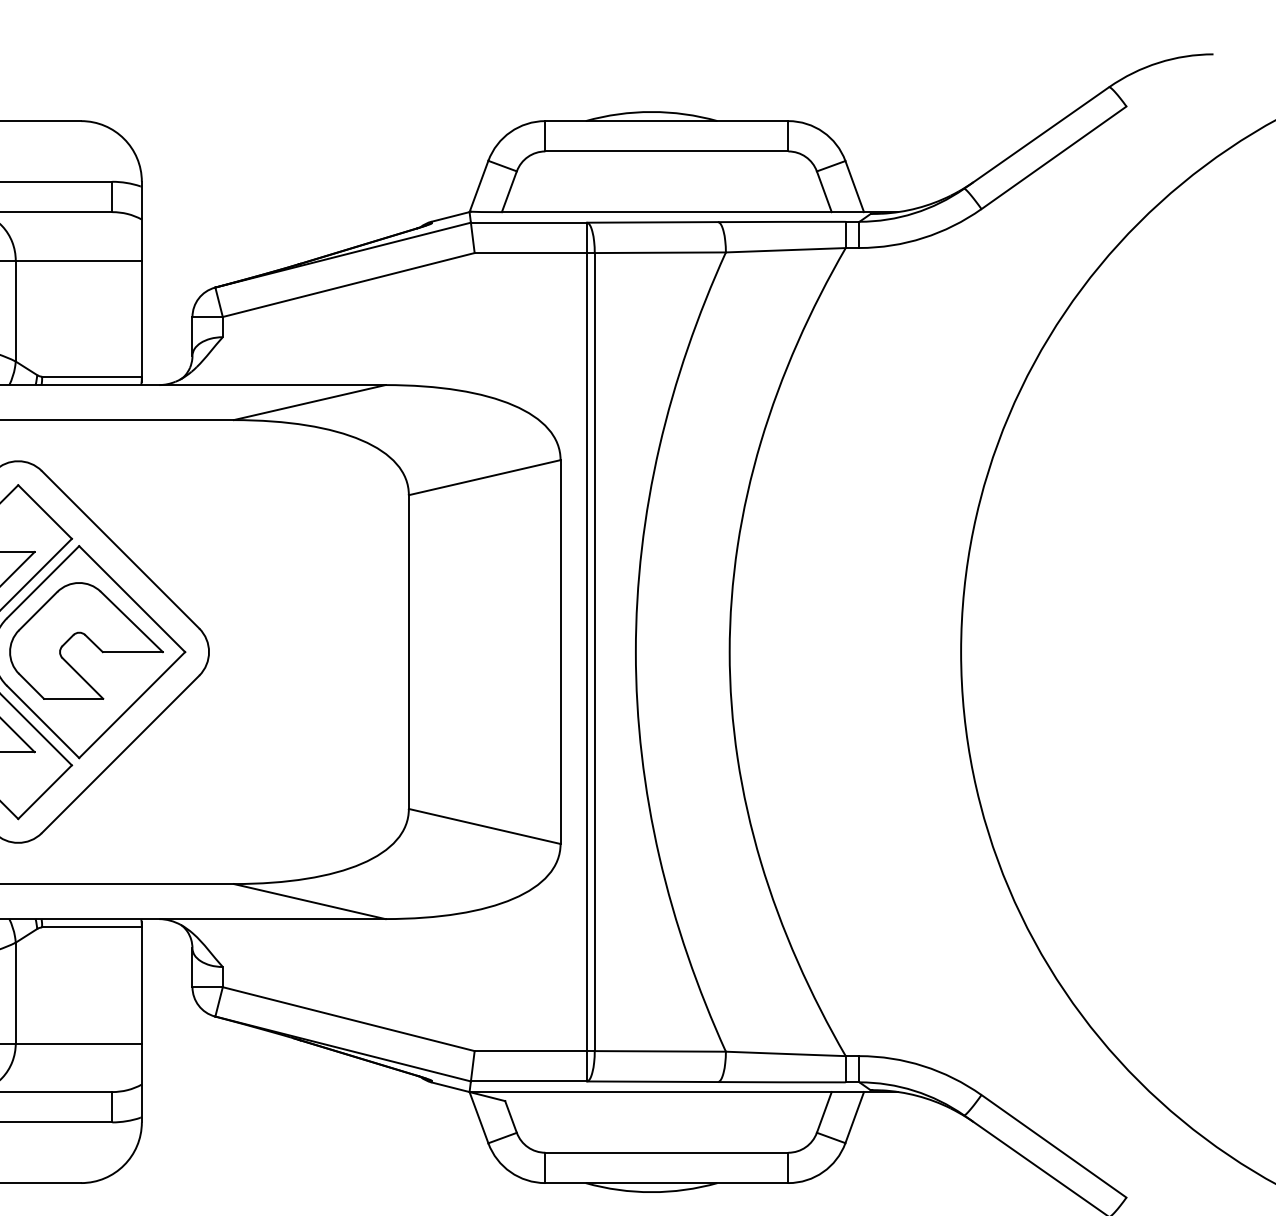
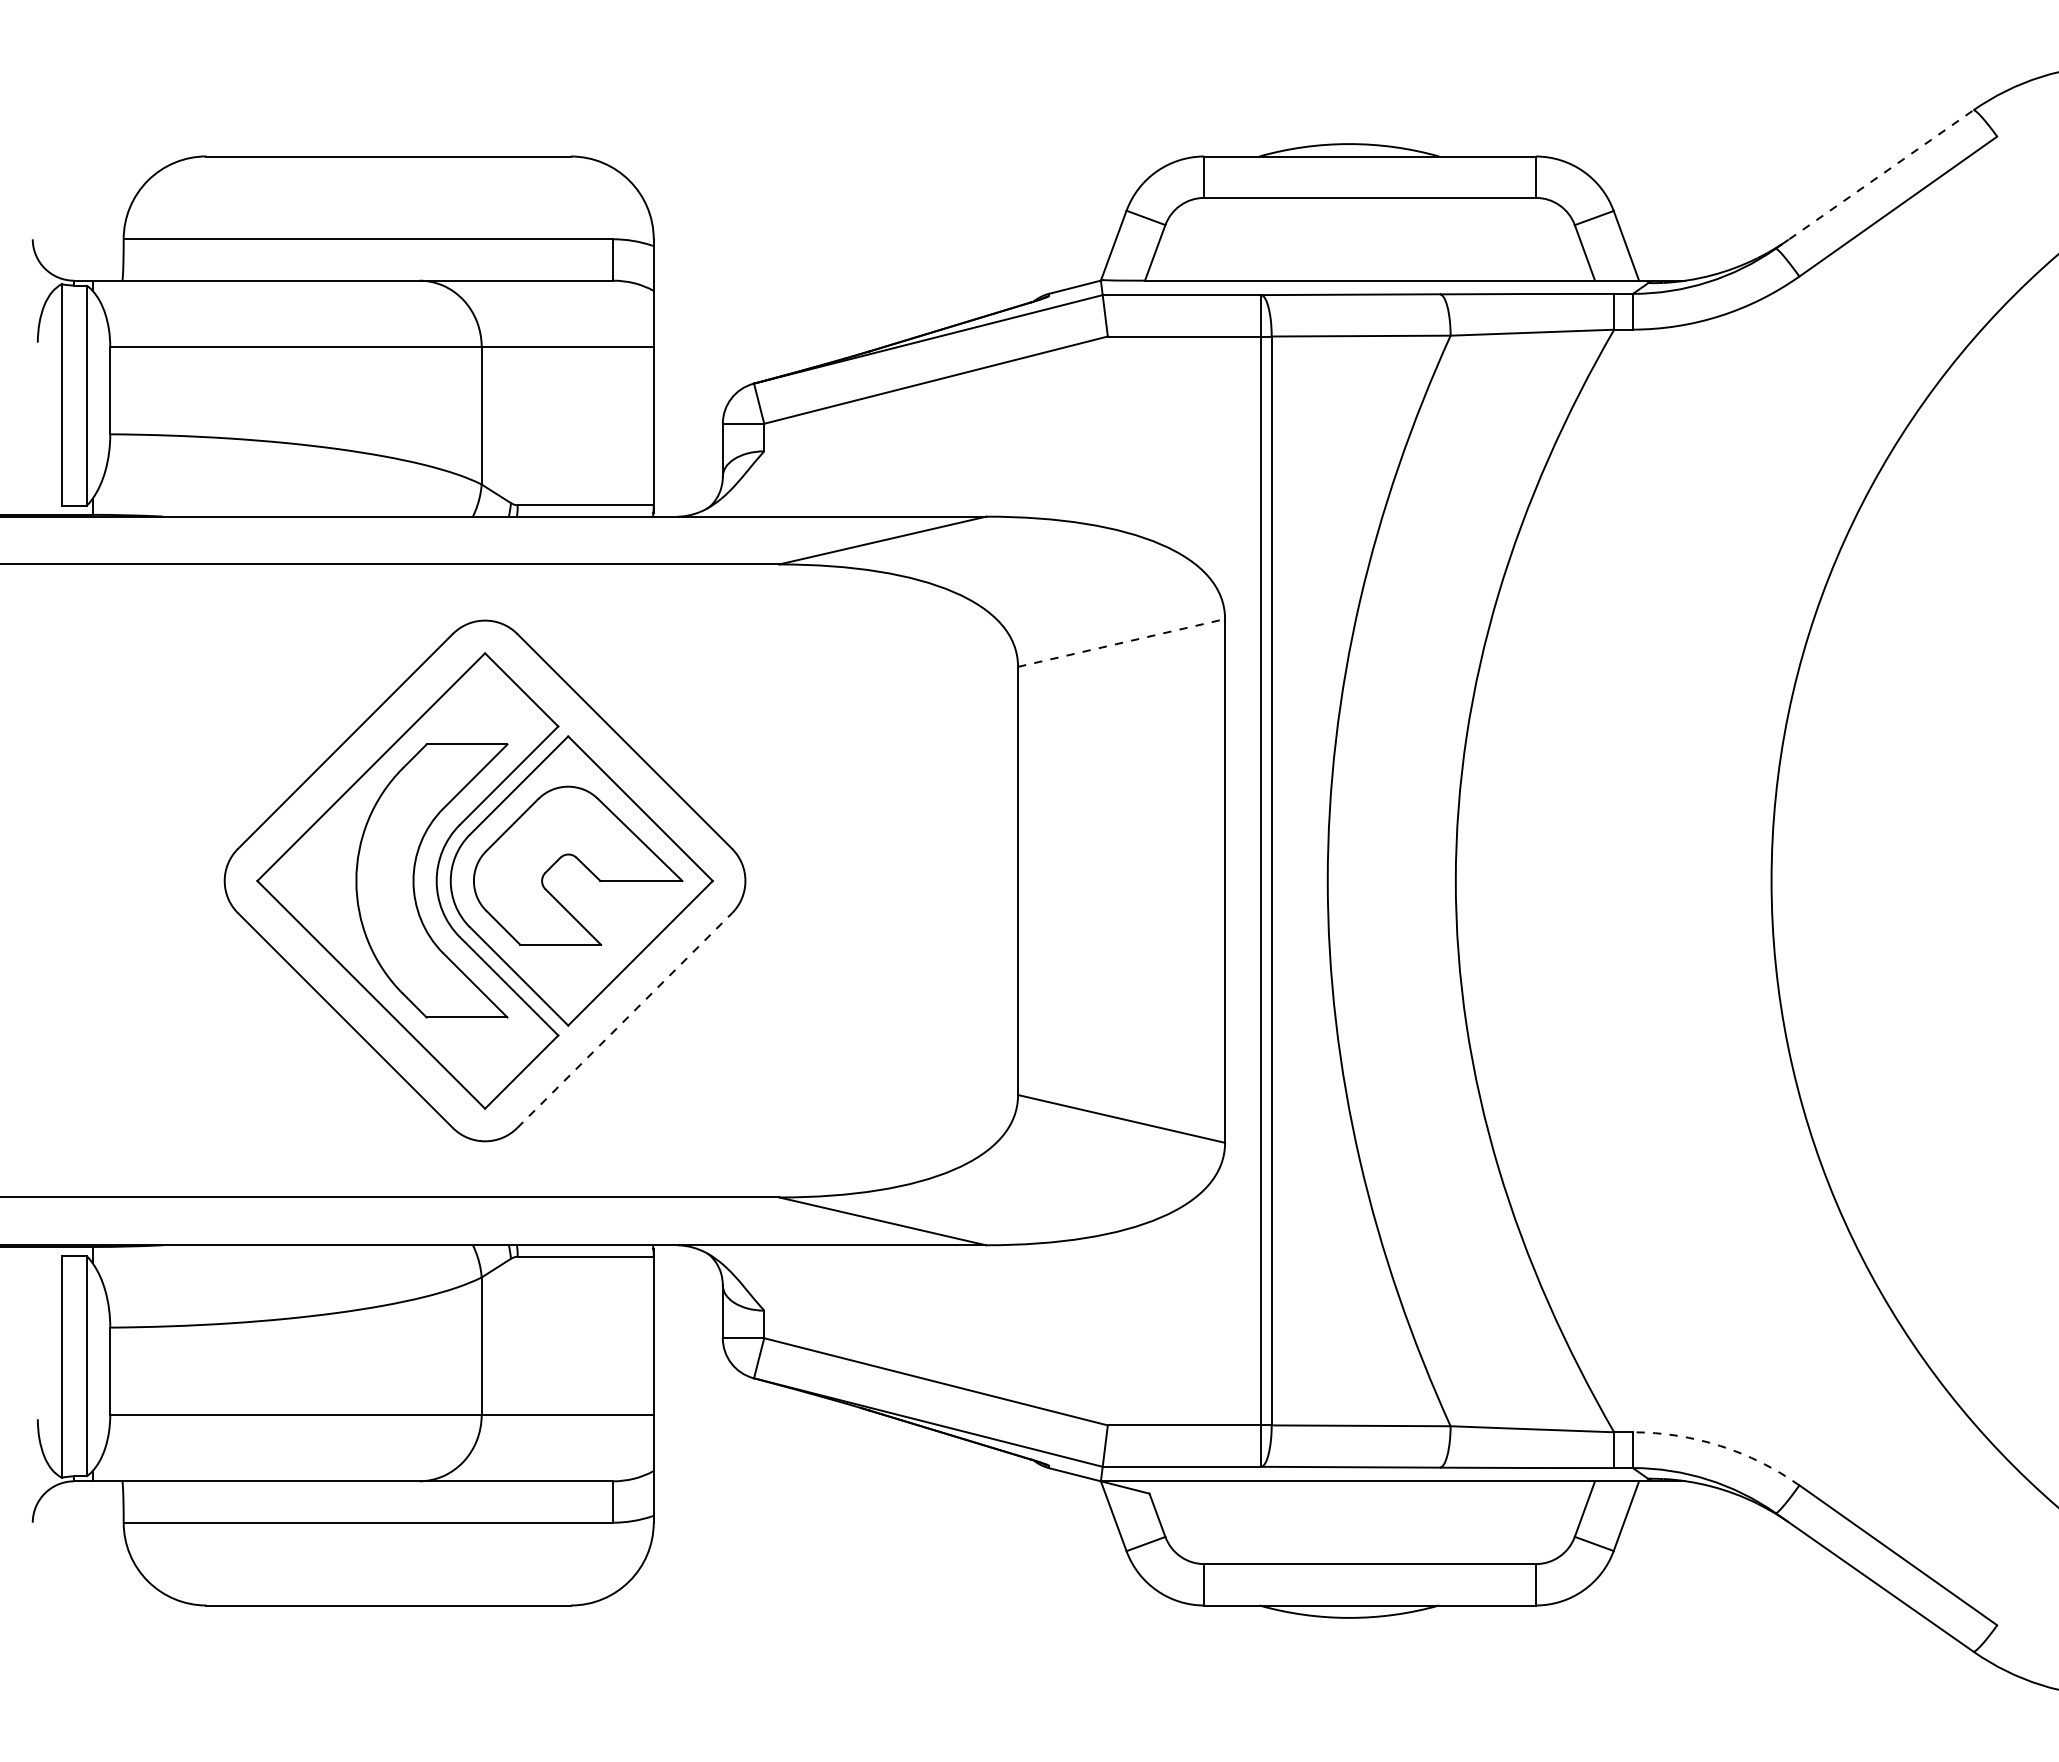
line: (1036, 137) -> (1874, 179), solid -> dashed
line: (485, 477) -> (1122, 642), solid -> dashed
line: (120, 754) -> (624, 1020), solid -> dashed
arc: (923, 1065) -> (1720, 1445), solid -> dashed

